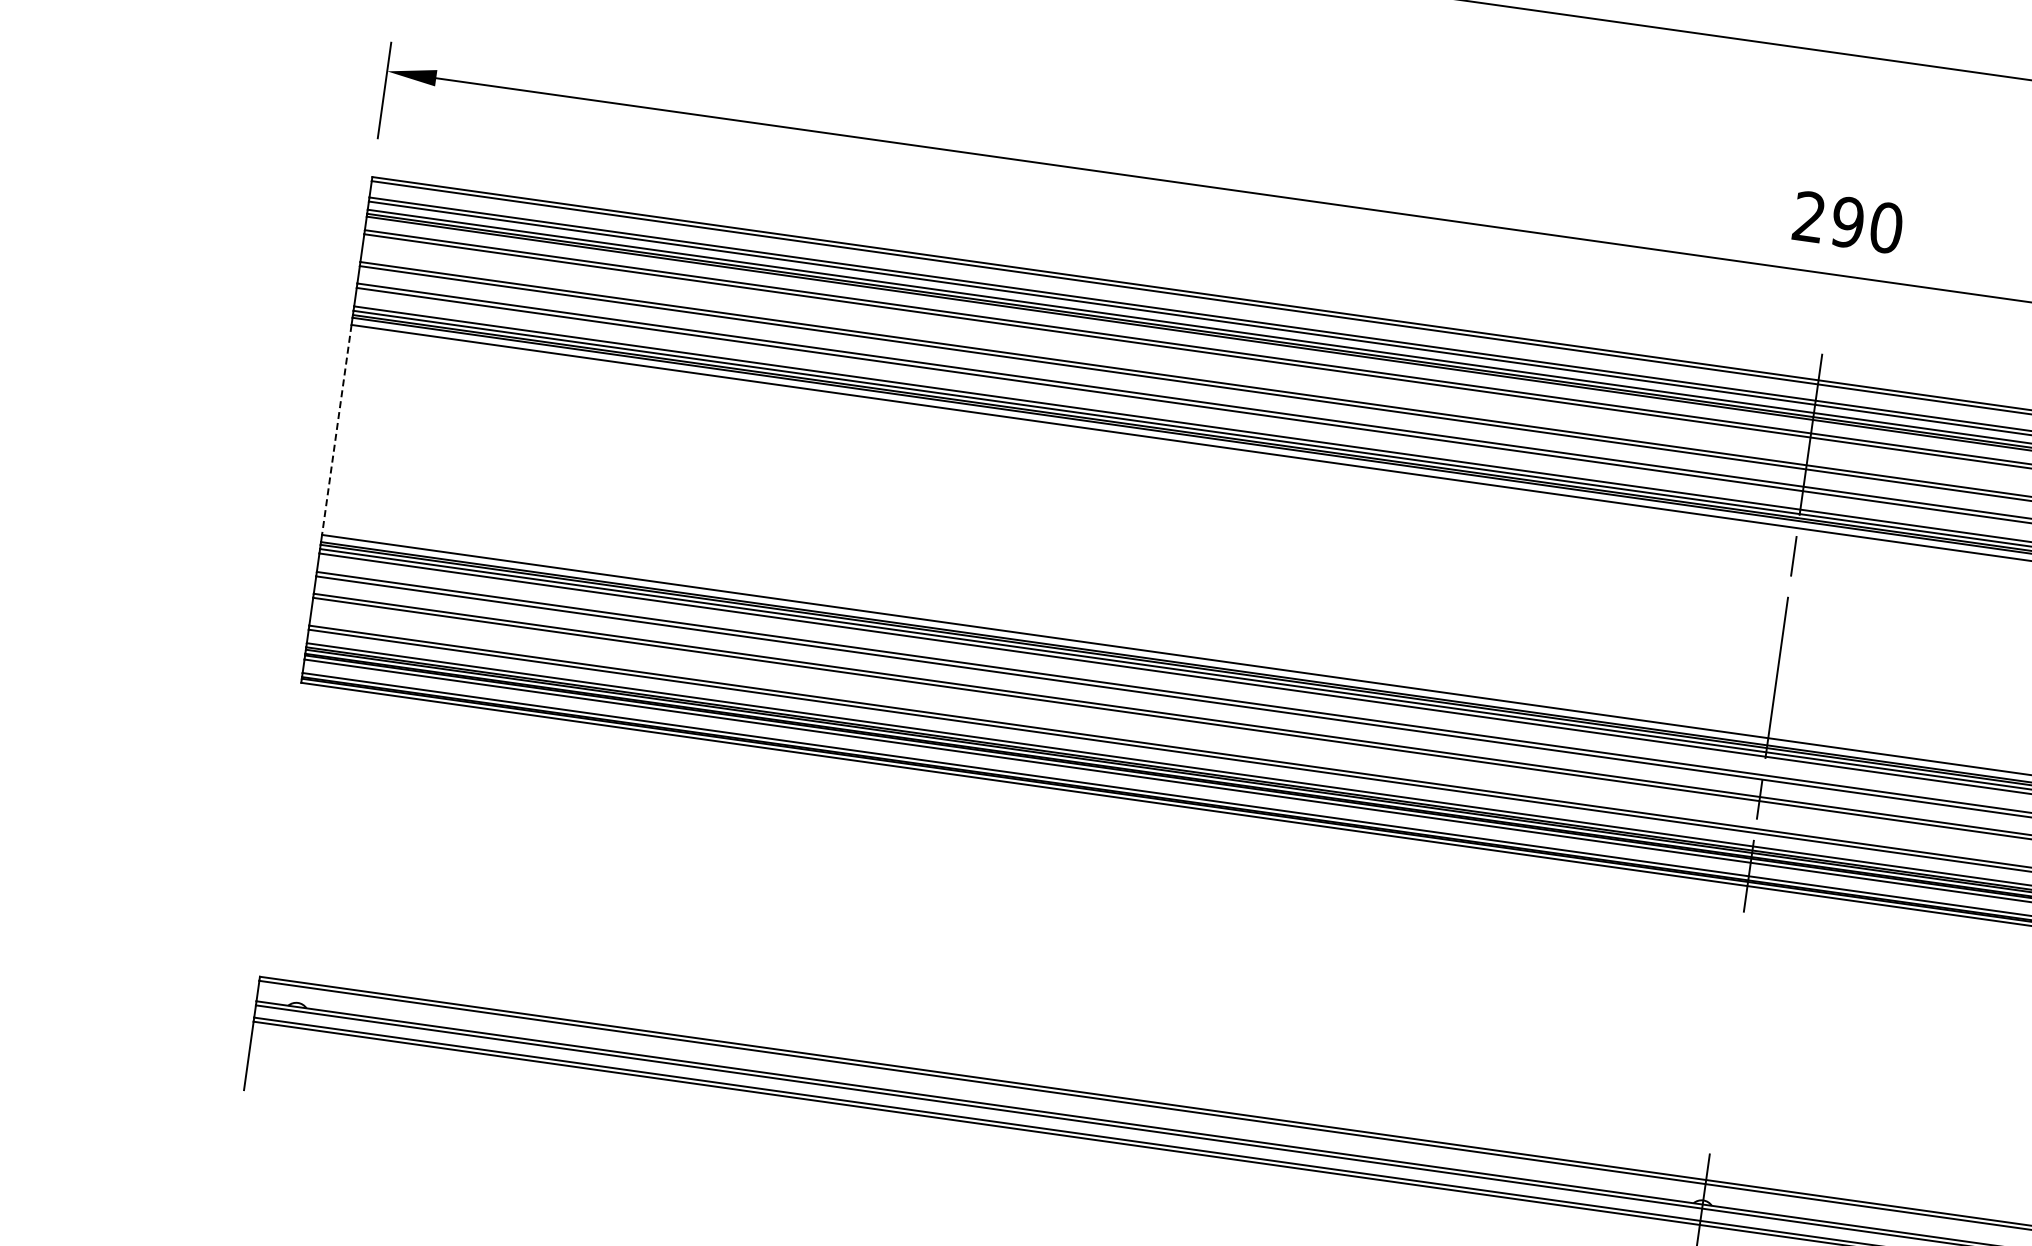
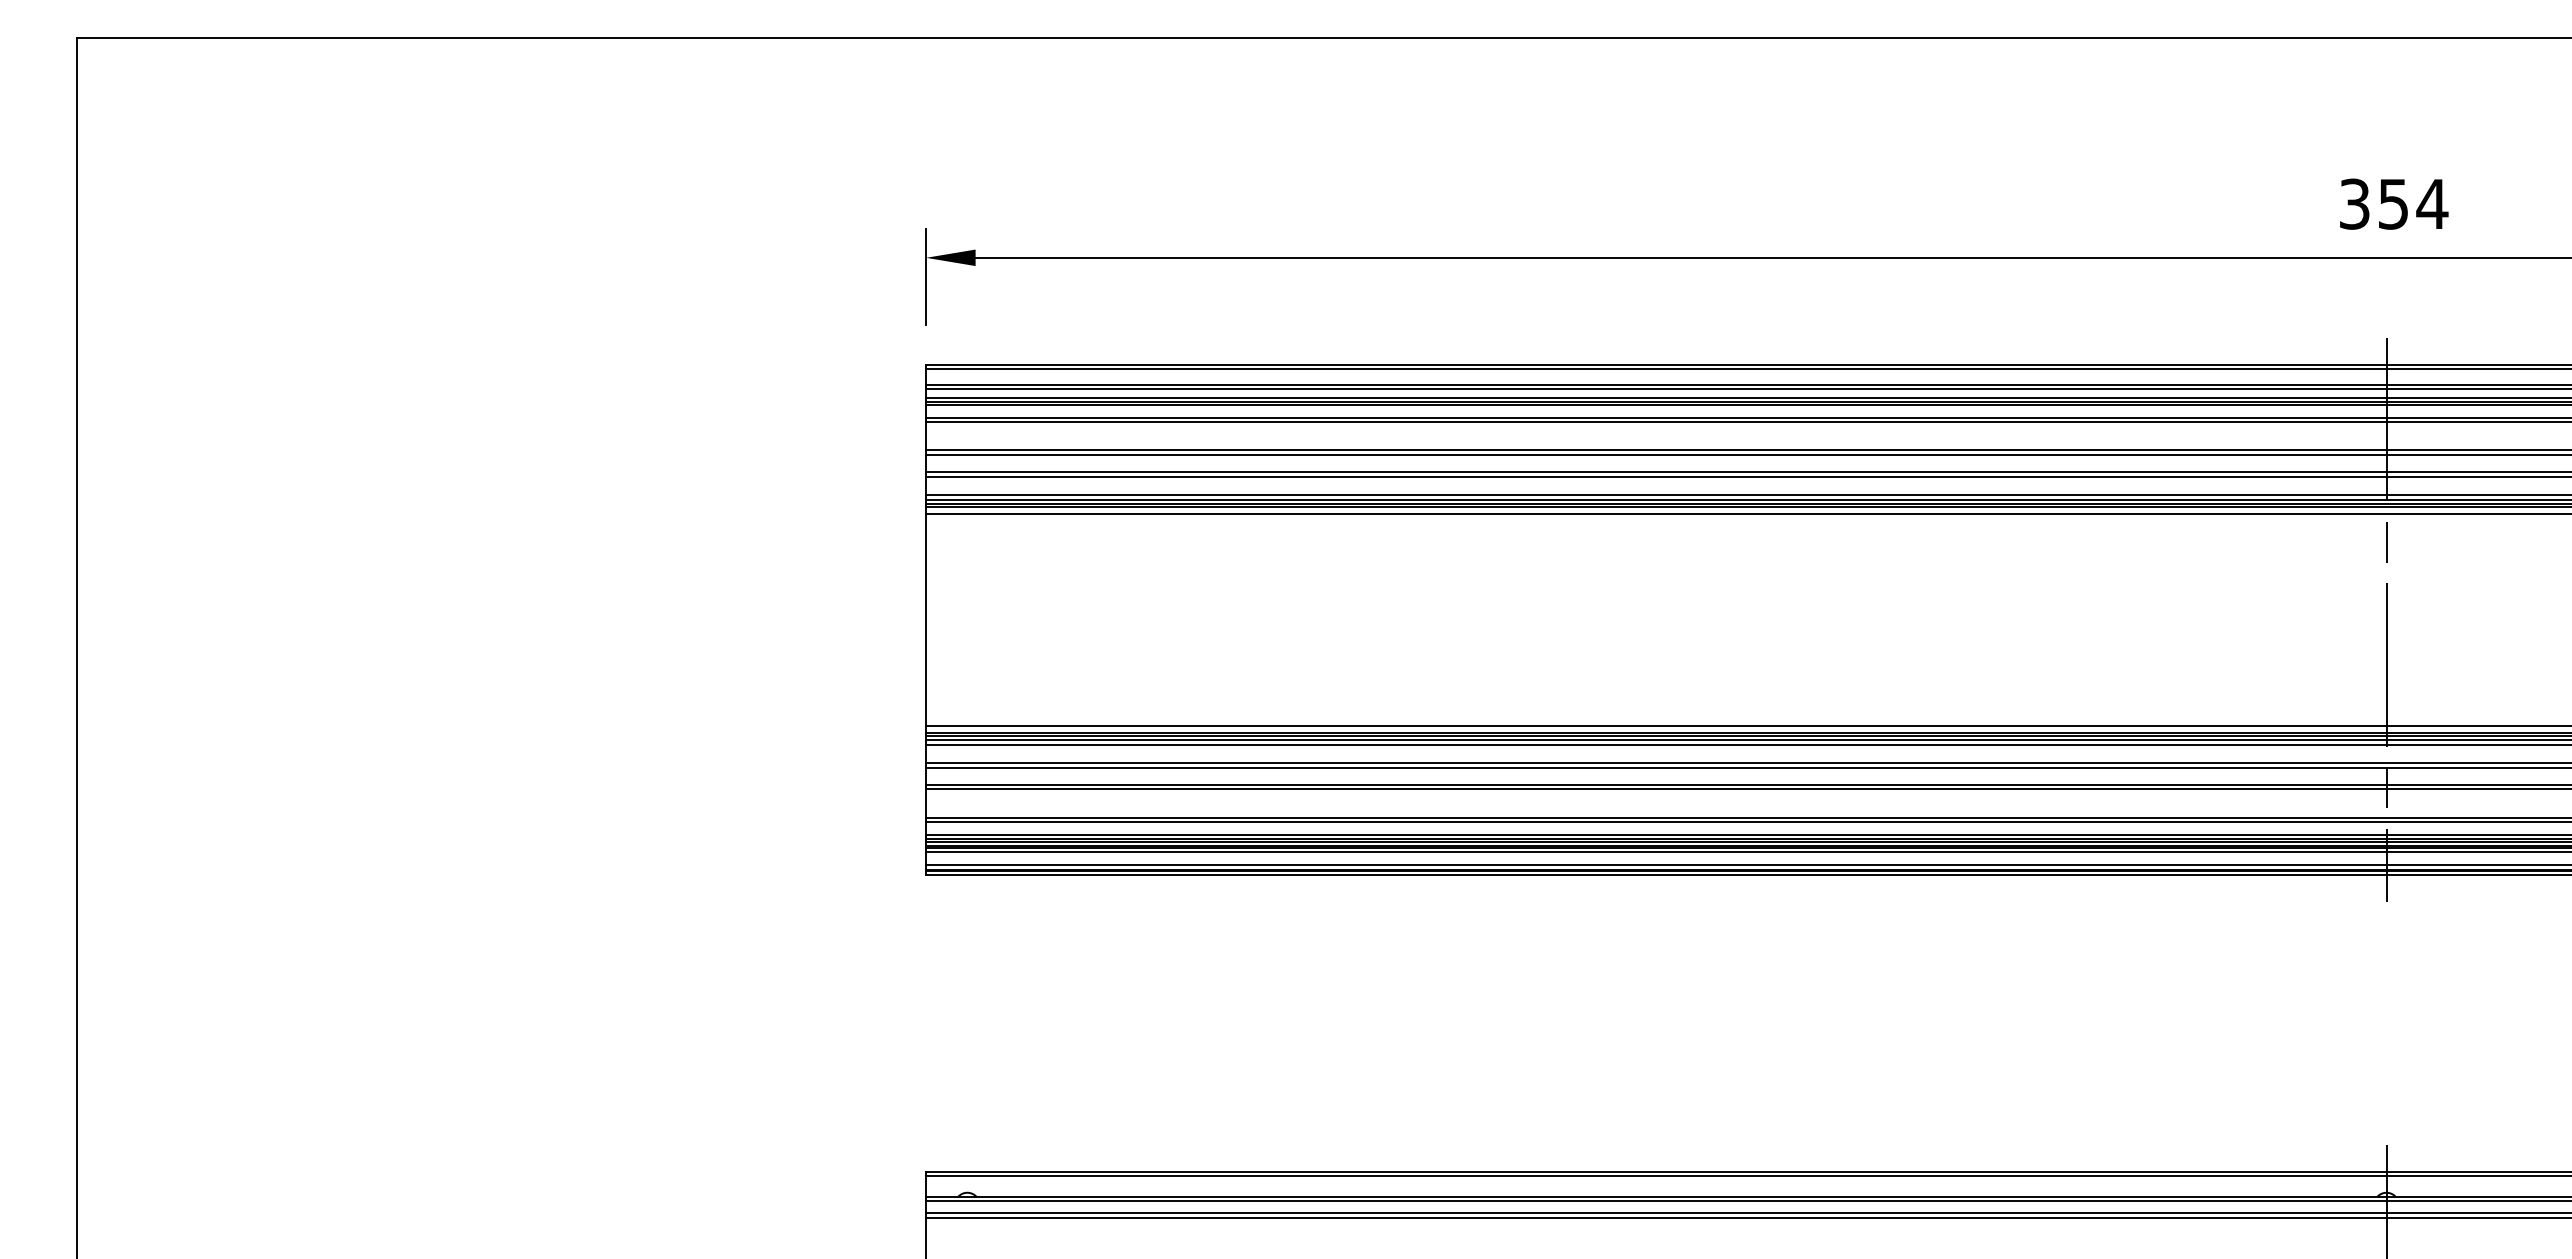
text: (1848, 221) -> (2394, 203), 290 -> 354
line: (337, 430) -> (926, 620), dashed -> solid

